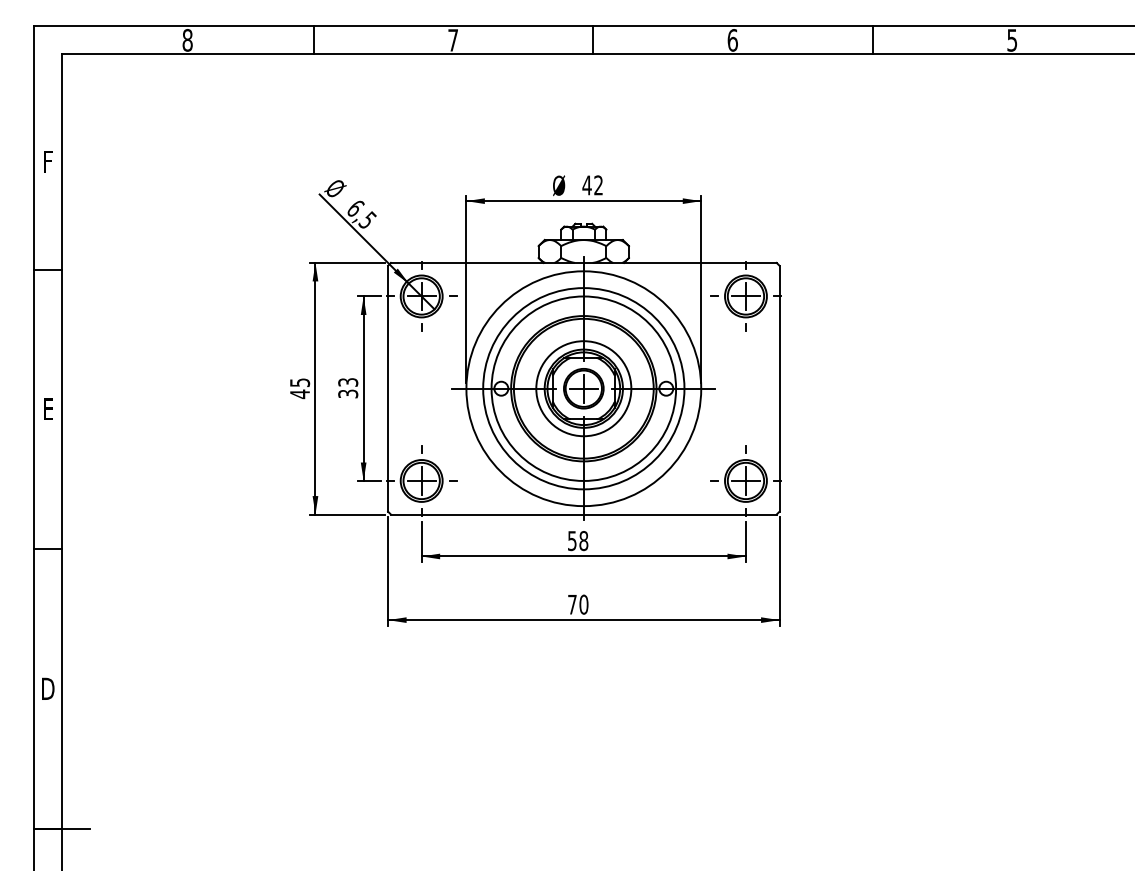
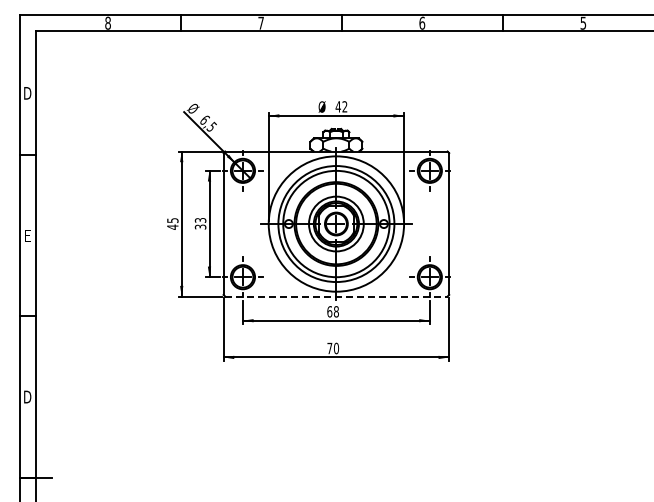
text: (47, 162) -> (27, 93), F -> D
line: (583, 514) -> (336, 296), solid -> dashed
text: (571, 540) -> (329, 311), 58 -> 68

